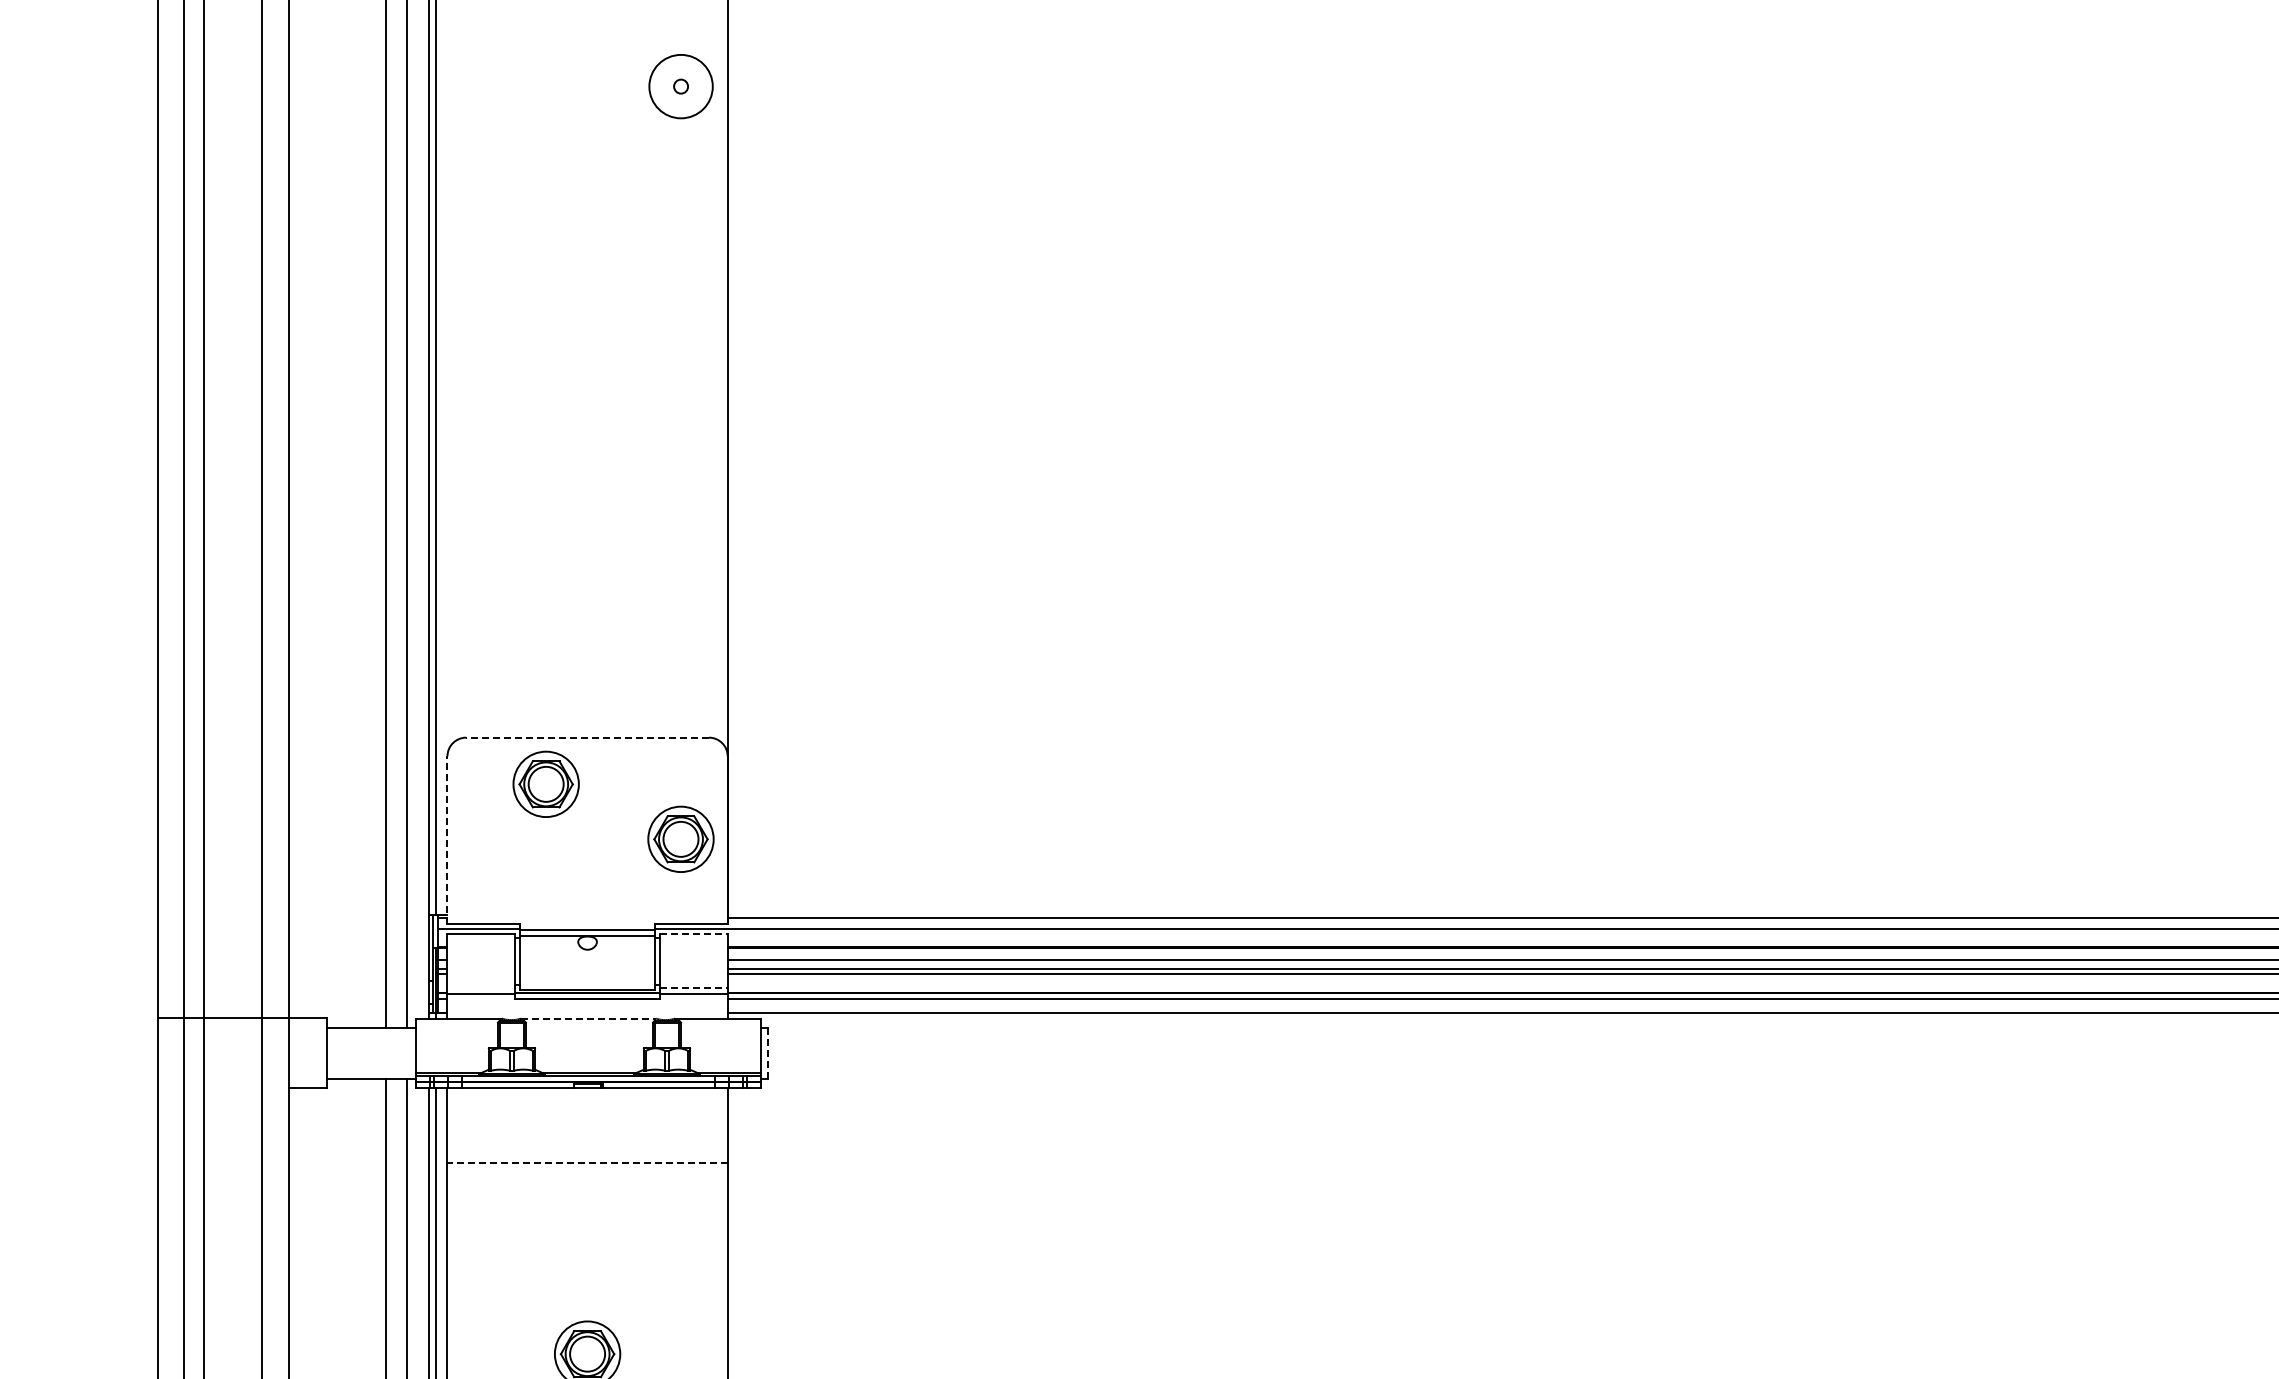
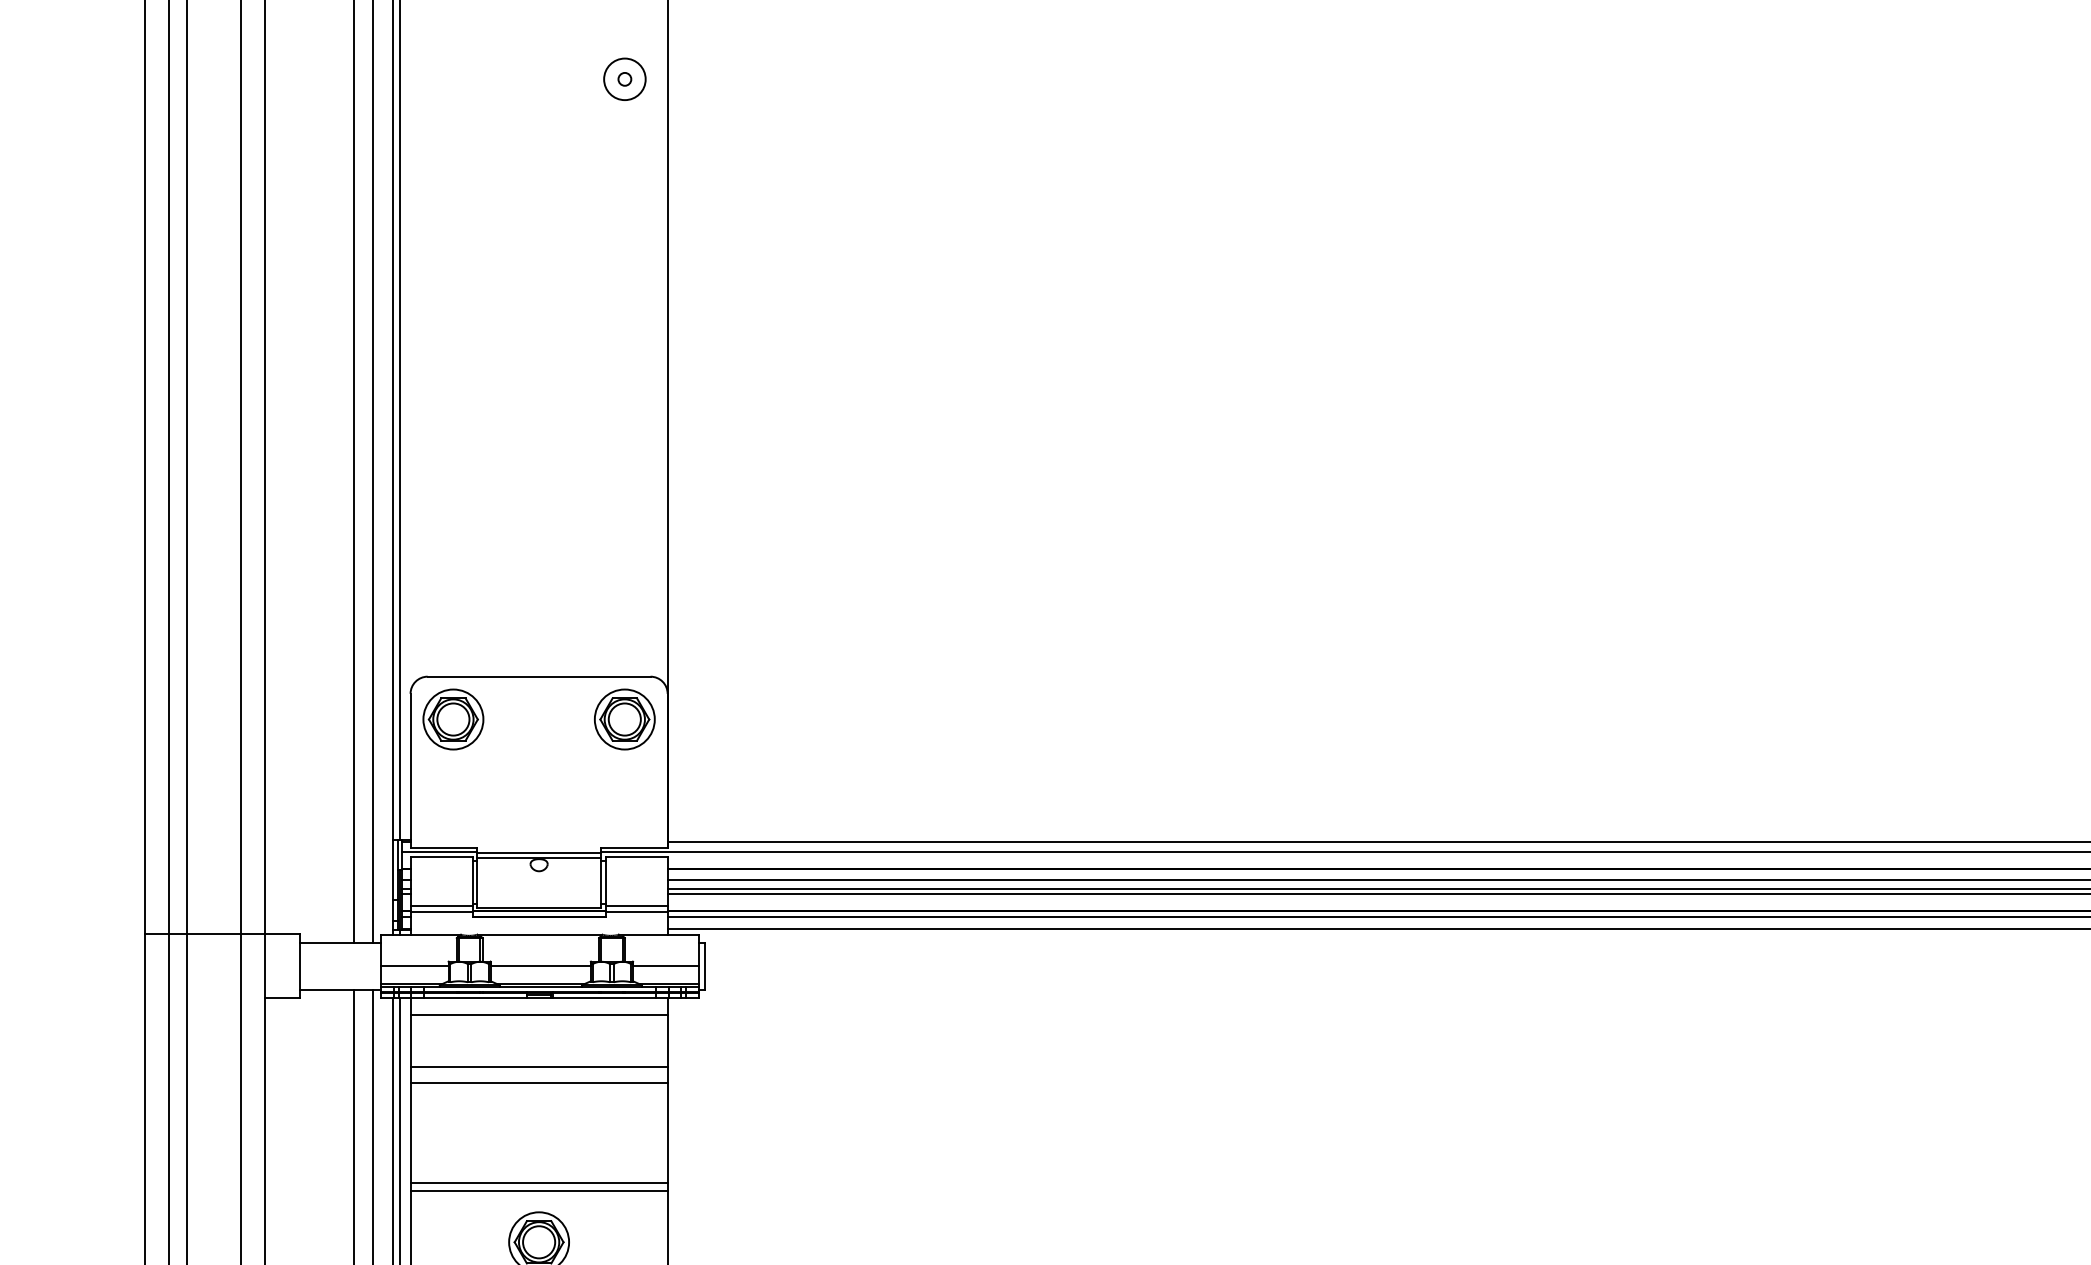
circle: (680, 86) -> (624, 79), size x0.71
line: (587, 737) -> (539, 676), dashed -> solid
part: (545, 783) -> (452, 718), moved
part: (680, 838) -> (624, 718), moved
line: (447, 839) -> (410, 770), dashed -> solid
line: (693, 933) -> (636, 856), dashed -> solid
line: (481, 988) -> (441, 906), added
line: (693, 988) -> (636, 906), dashed -> solid
line: (588, 1018) -> (539, 934), dashed -> solid
line: (452, 1053) -> (415, 966), added
line: (589, 1053) -> (540, 966), added
line: (725, 1053) -> (665, 966), added
line: (768, 1053) -> (705, 966), dashed -> solid
line: (587, 1106) -> (539, 1015), added
line: (587, 1162) -> (539, 1066), dashed -> solid
line: (587, 1180) -> (539, 1082), added
line: (587, 1289) -> (539, 1183), added
line: (587, 1298) -> (539, 1191), added

